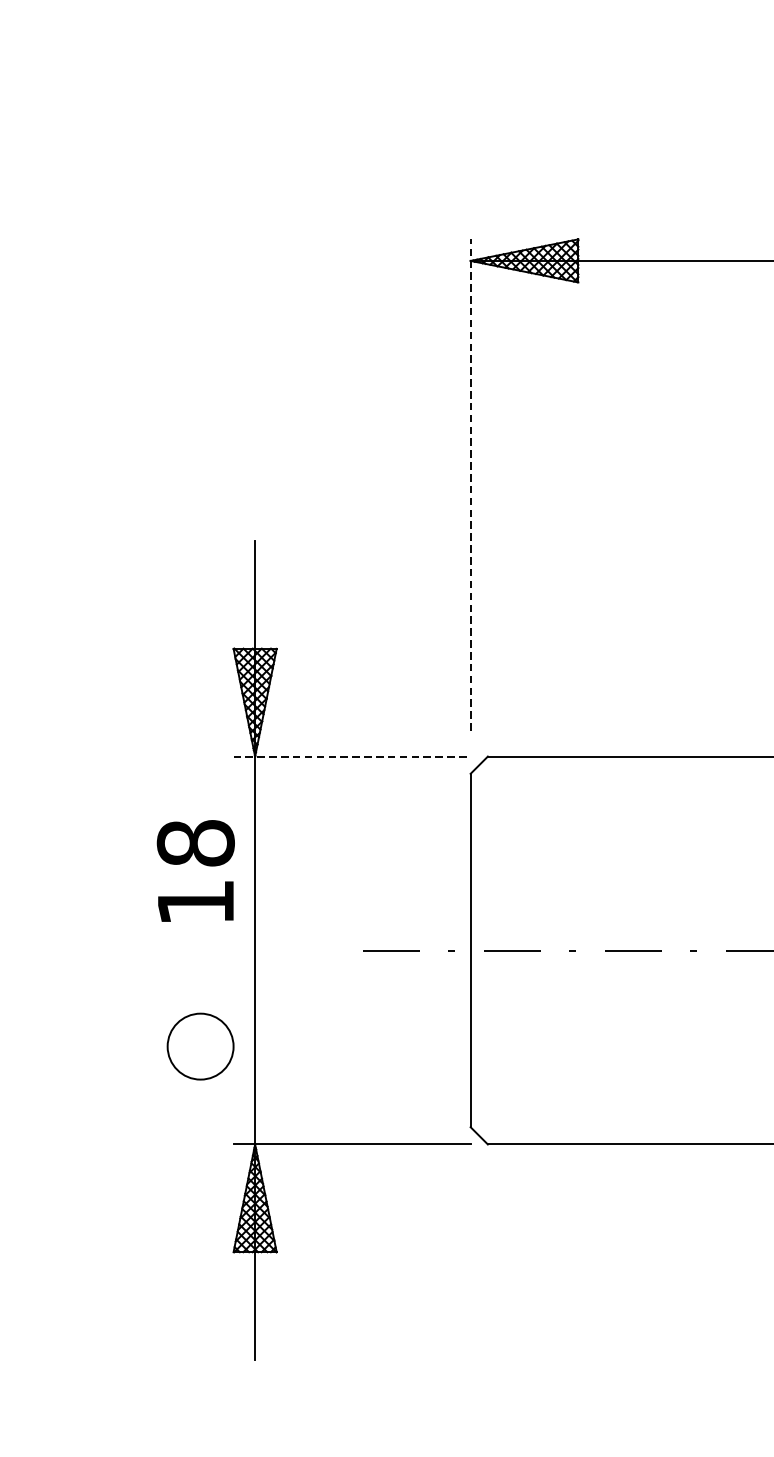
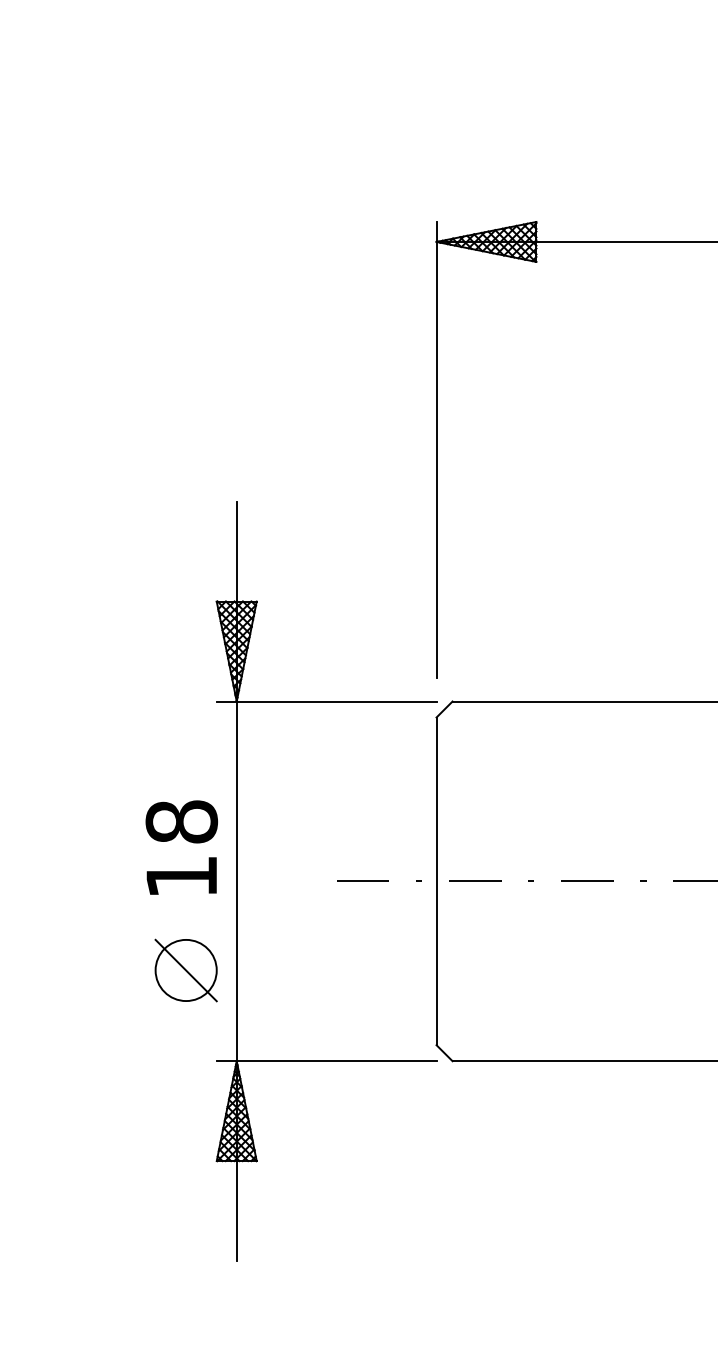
line: (470, 484) -> (436, 449), dashed -> solid
line: (351, 756) -> (326, 701), dashed -> solid
text: (195, 870) -> (181, 847), moved
line: (199, 1046) -> (185, 970), added

